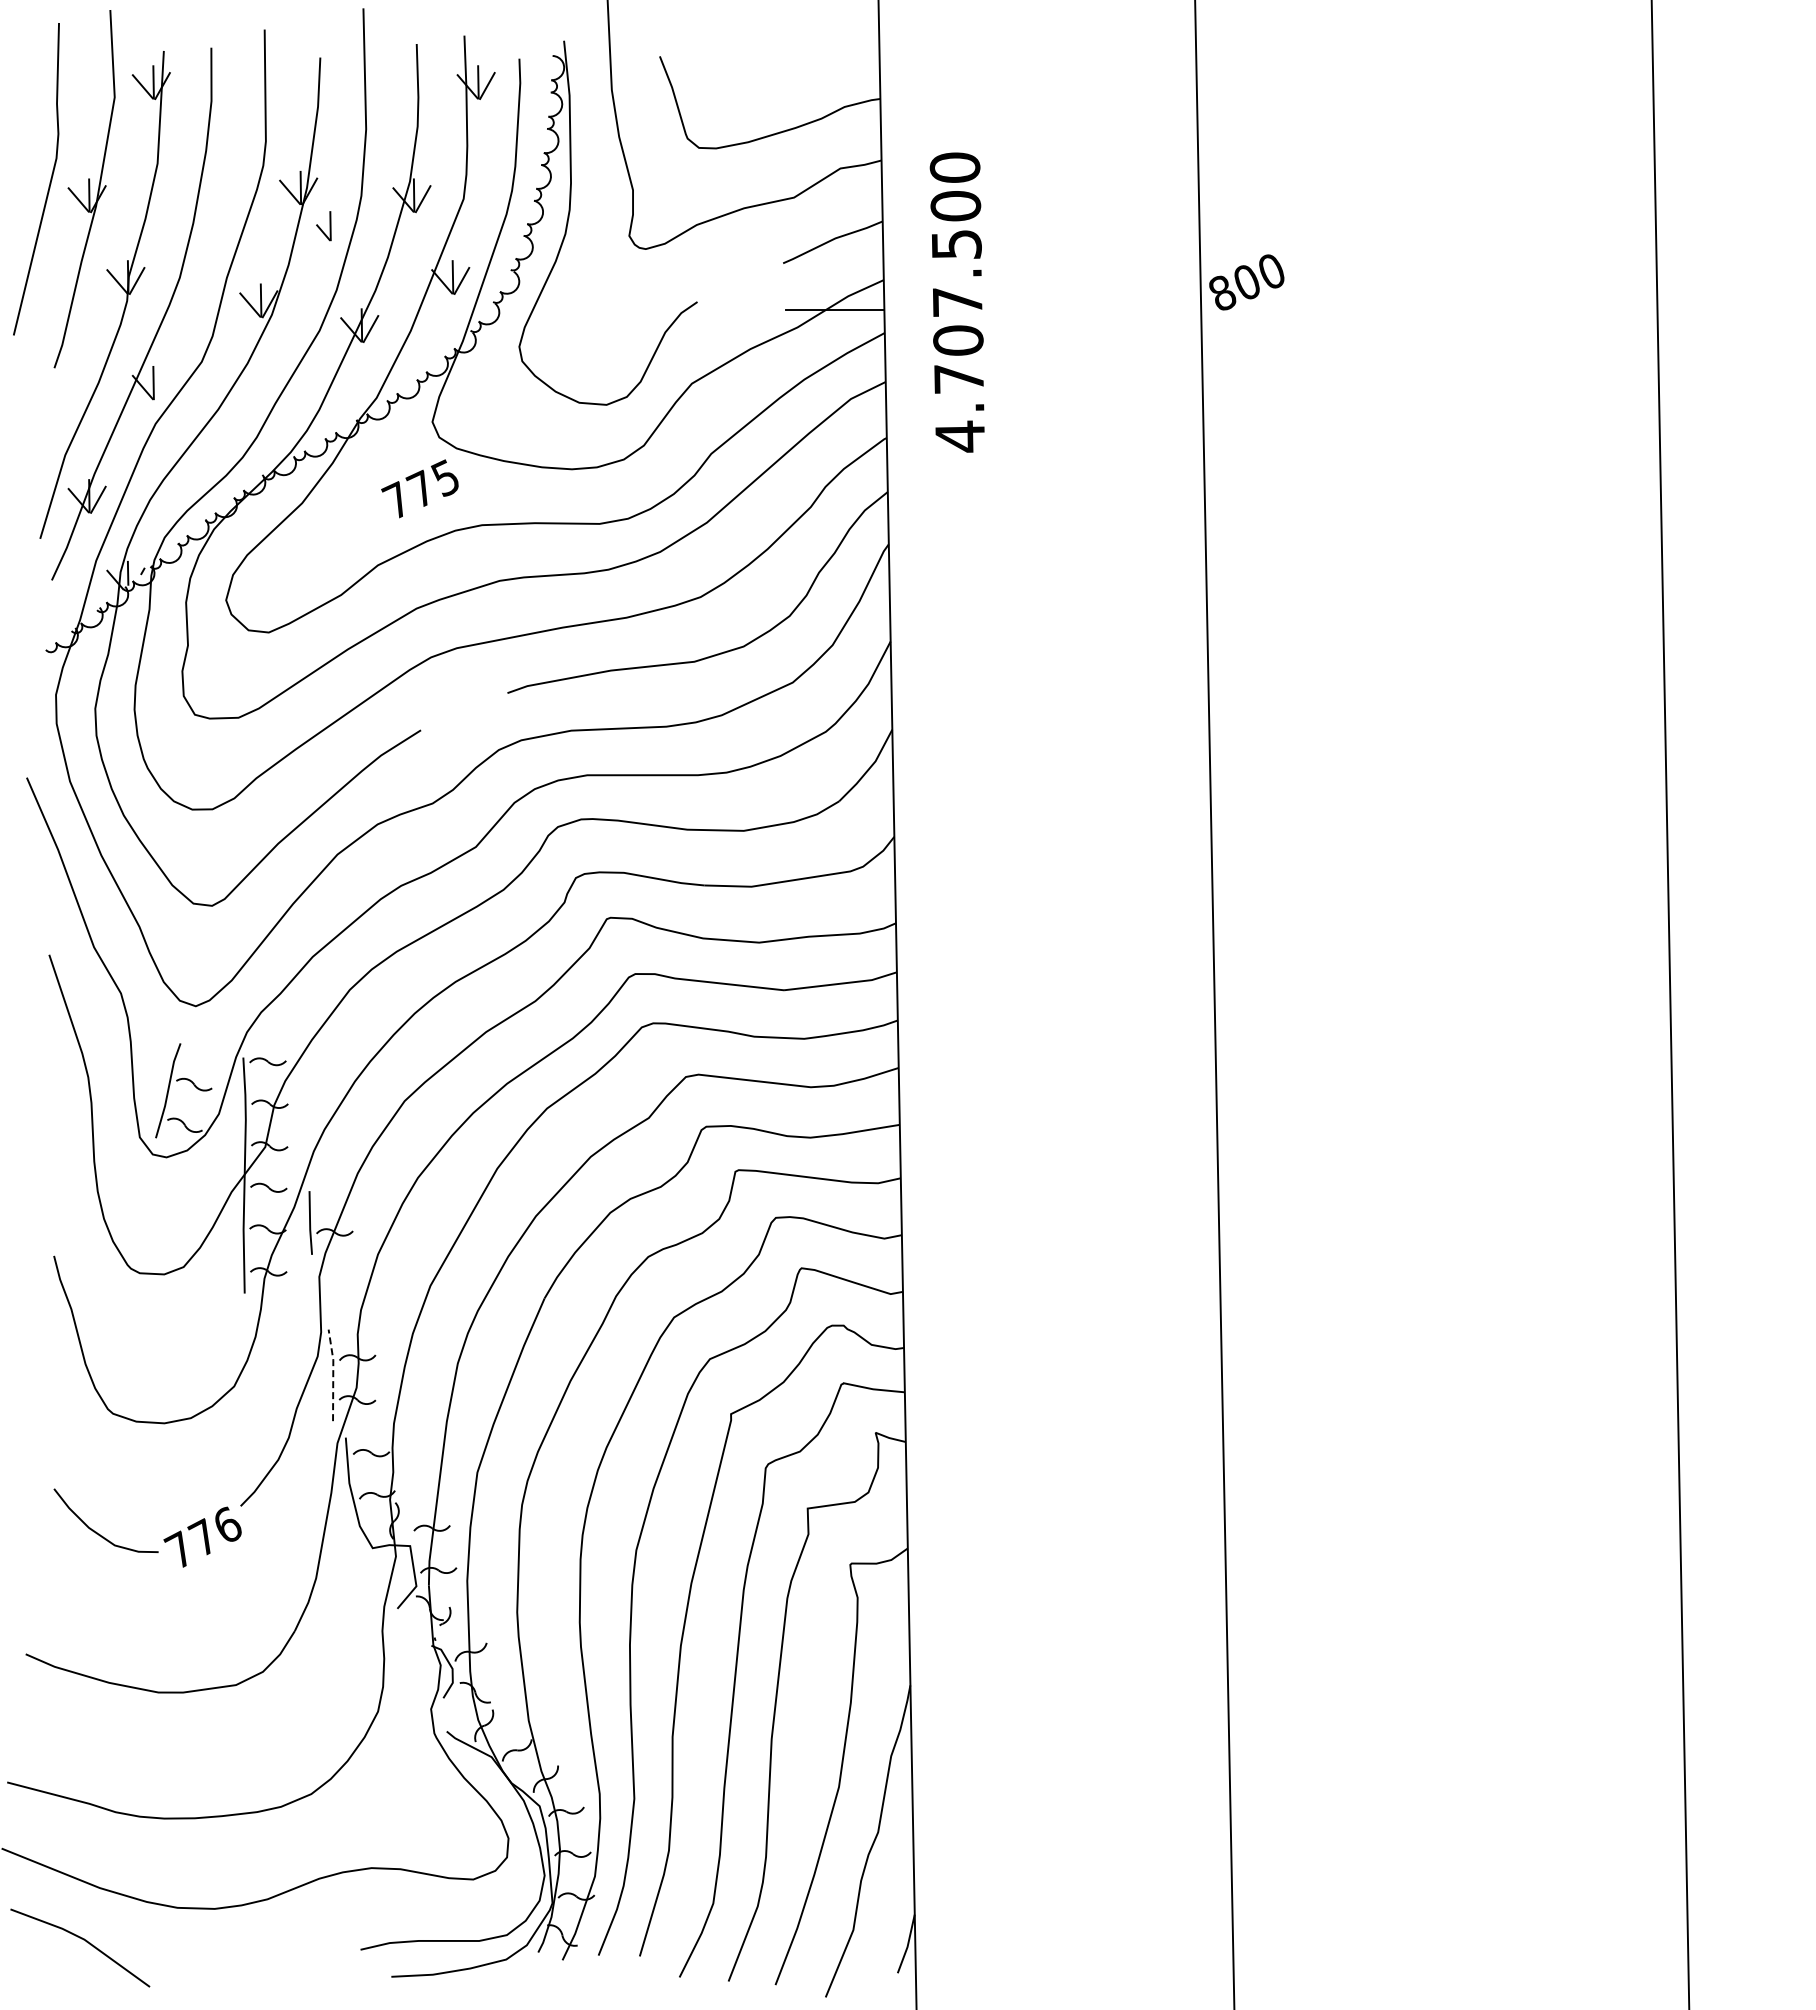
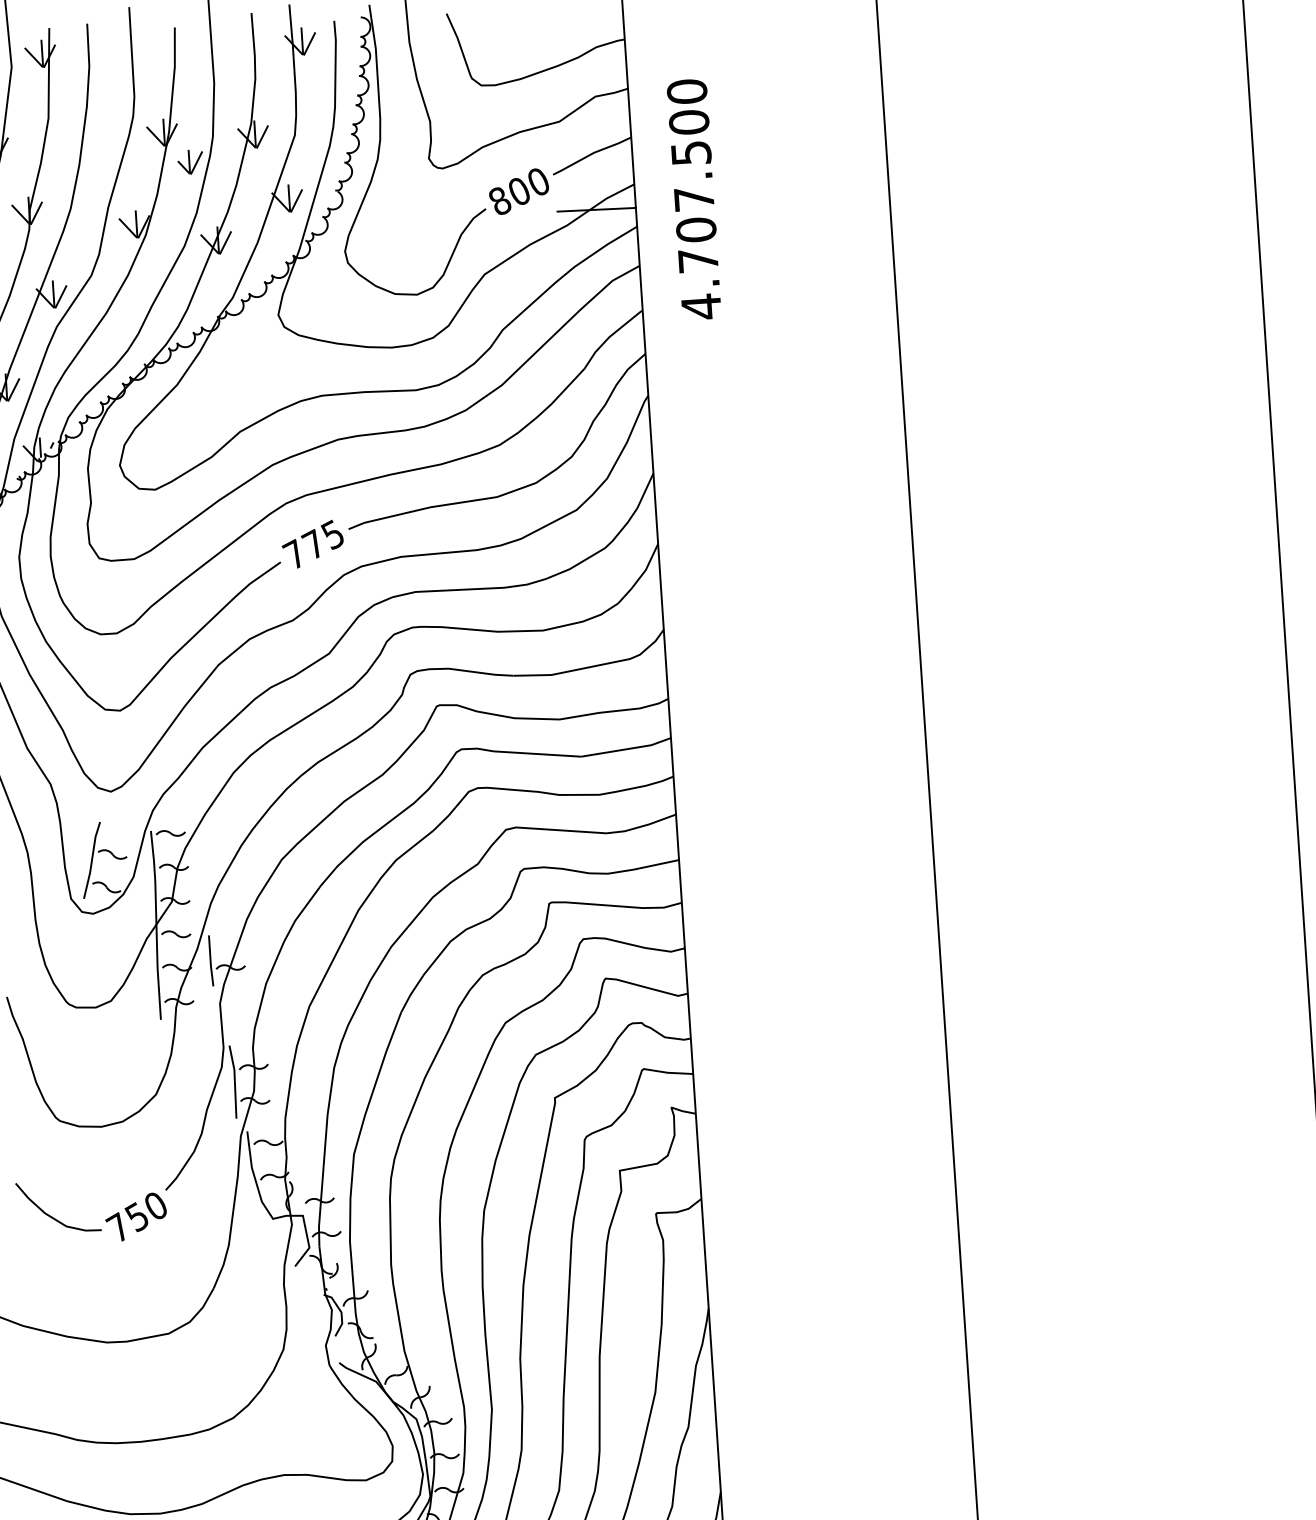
line: (339, 227) -> (196, 162), added
text: (1246, 282) -> (518, 191), moved
line: (162, 386) -> (60, 296), added
text: (419, 488) -> (312, 544), moved
line: (333, 1374) -> (235, 1081), dashed -> solid
text: (214, 1531) -> (145, 1211), 776 -> 750

